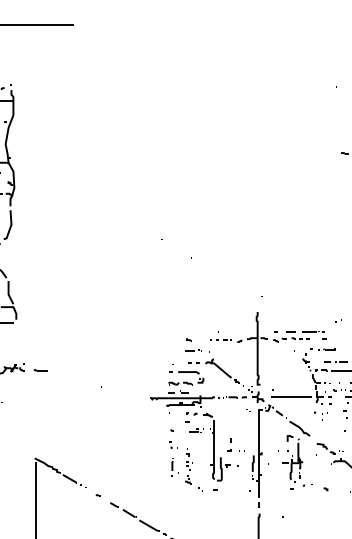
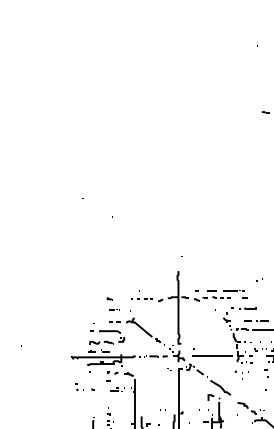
part: (193, 350) -> (114, 309), size x0.6
part: (173, 444) -> (79, 386), moved
part: (229, 444) -> (150, 403), removed

